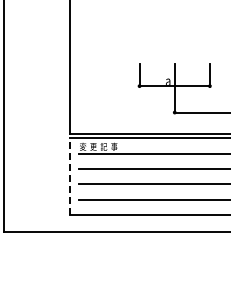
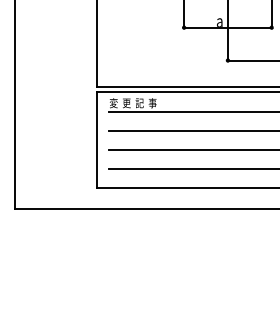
line: (69, 176) -> (96, 140), dashed -> solid

